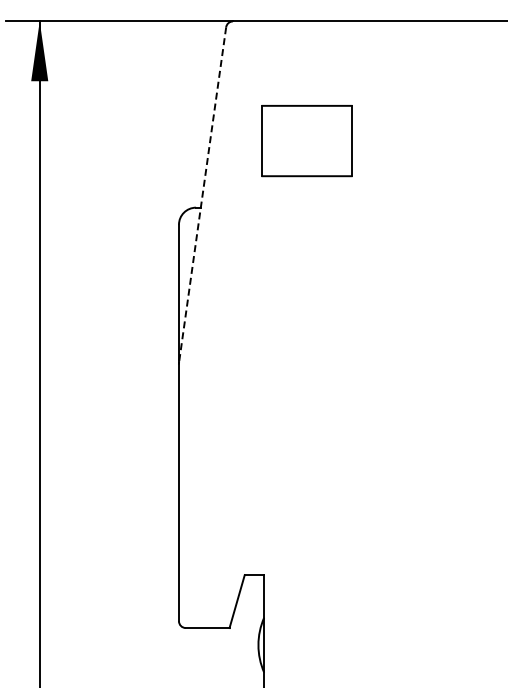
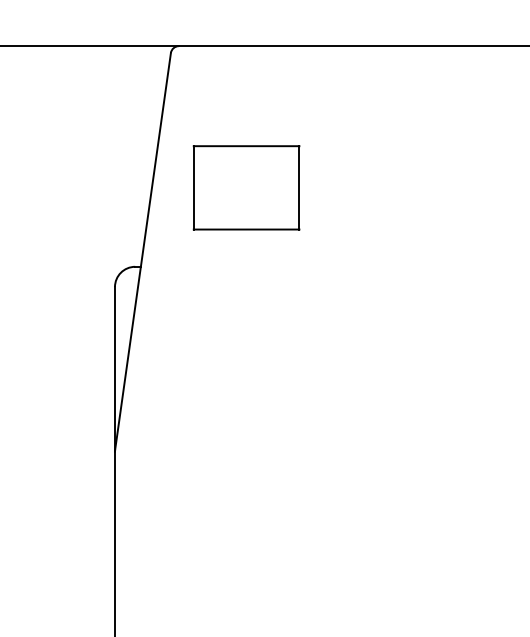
part: (306, 141) -> (245, 188), moved
line: (202, 195) -> (142, 252), dashed -> solid

